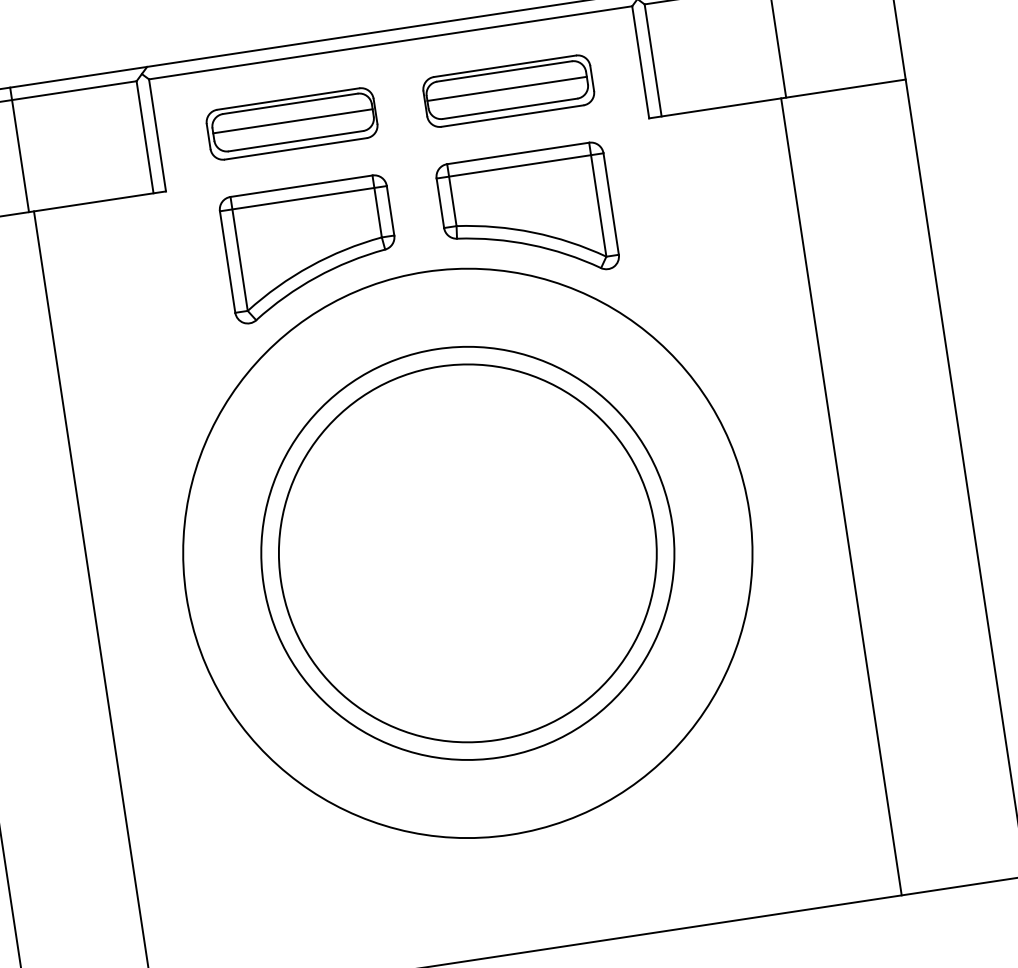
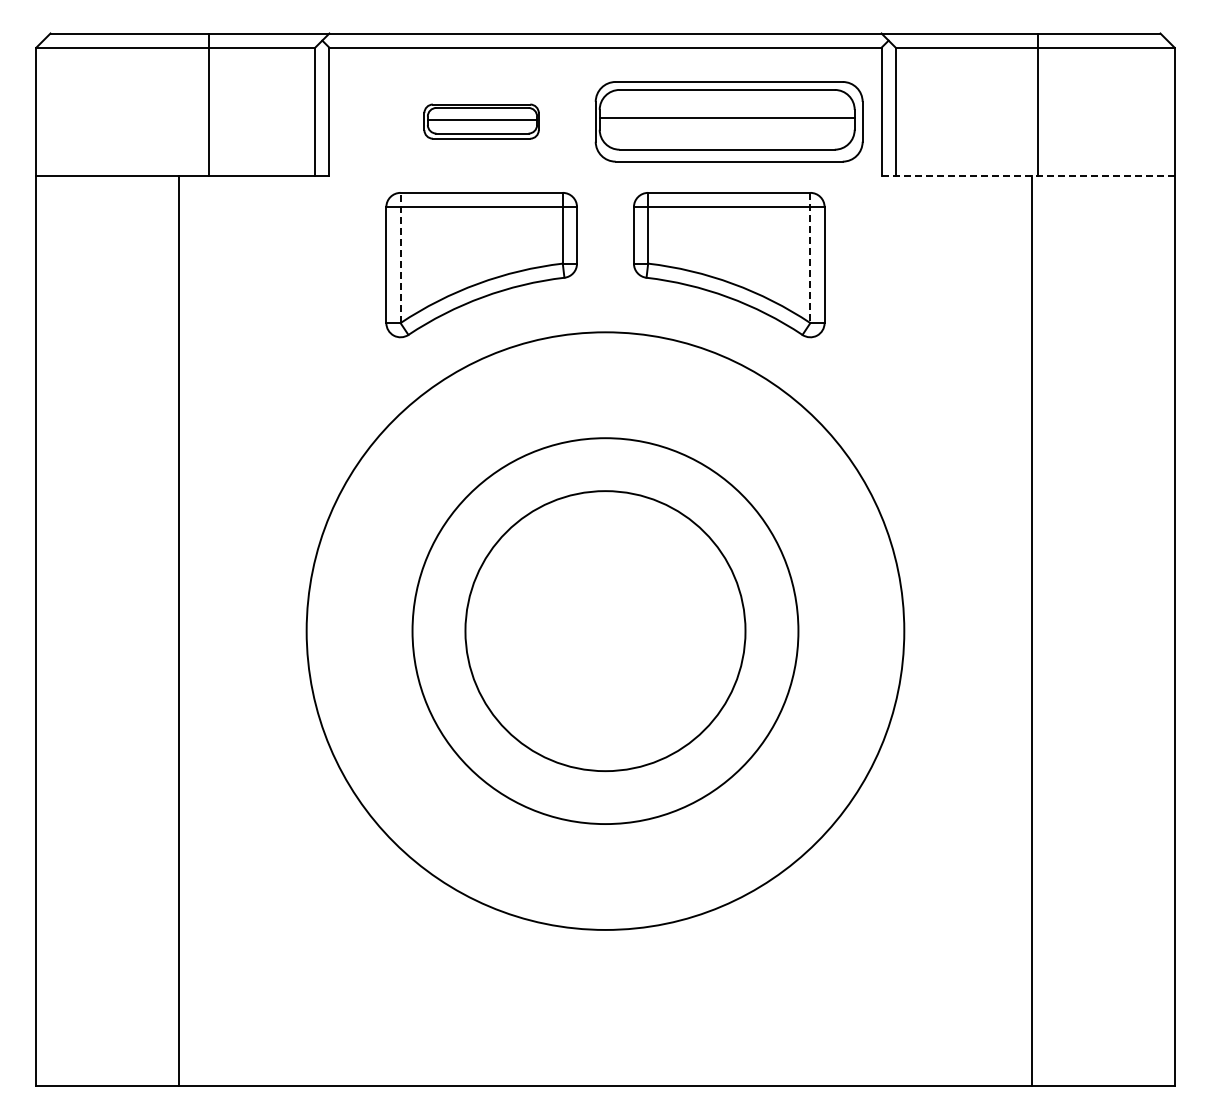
part: (508, 90) -> (729, 121), size x1.4
line: (777, 98) -> (1028, 175), solid -> dashed
part: (291, 123) -> (481, 121), size x0.6
line: (19, 149) -> (208, 104), moved
line: (597, 200) -> (810, 258), solid -> dashed
line: (239, 253) -> (400, 257), solid -> dashed
circle: (467, 552) -> (605, 630), size x0.6
circle: (467, 552) -> (605, 630), size x0.6
circle: (467, 552) -> (605, 630), size x1.4

